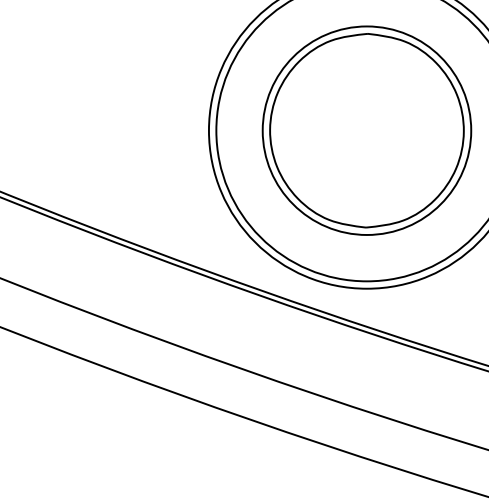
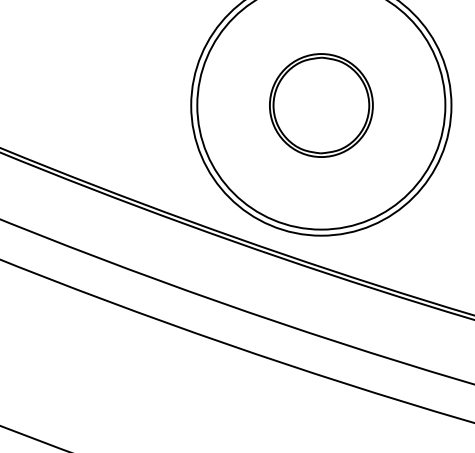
part: (367, 130) -> (321, 105), size x0.6

